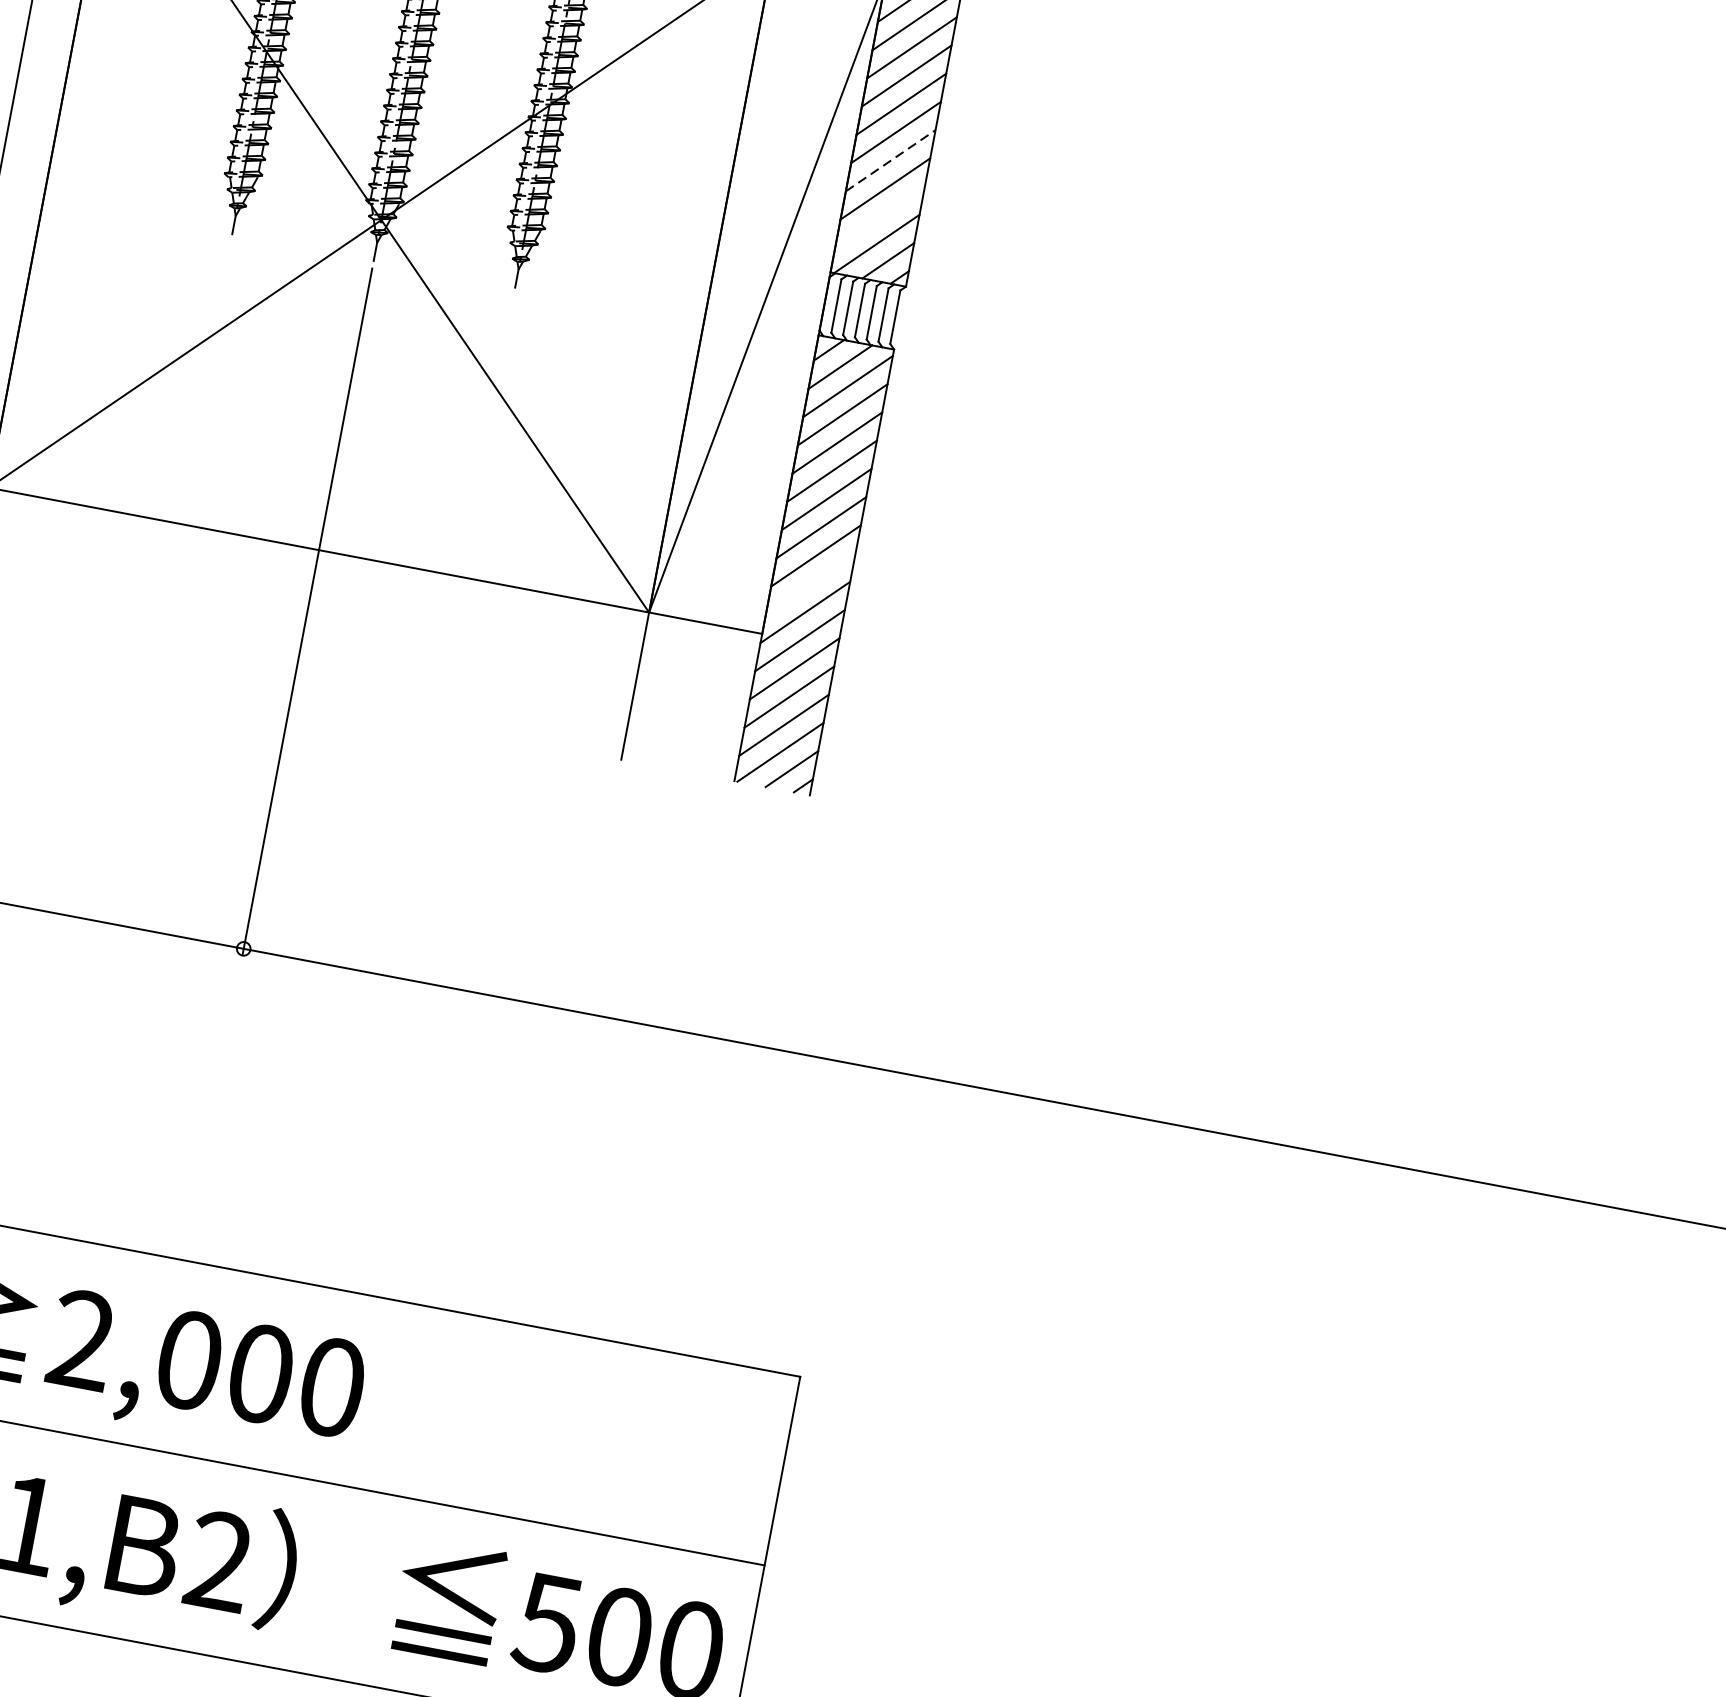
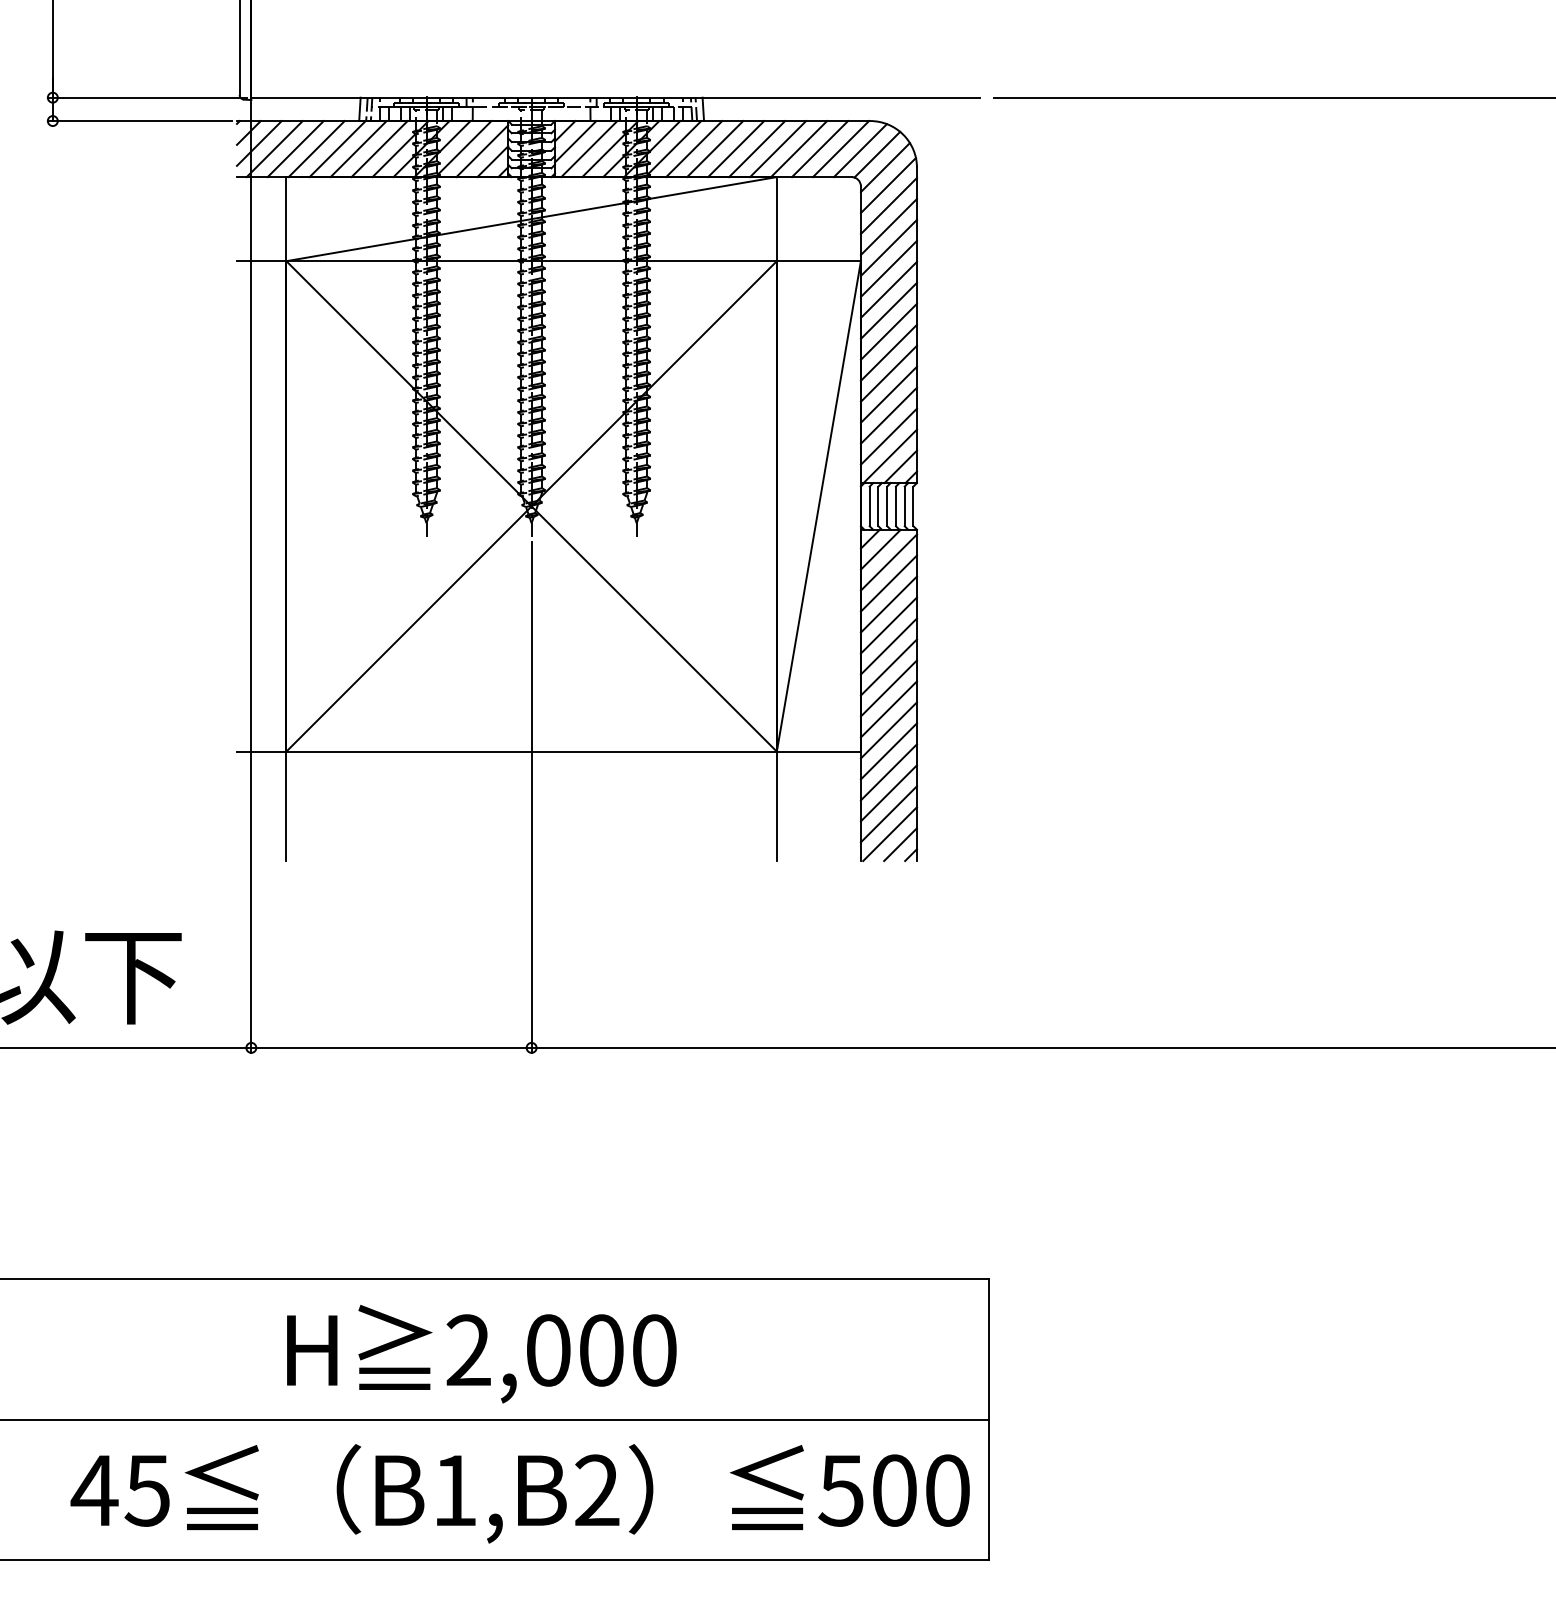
line: (890, 160) -> (888, 394), dashed -> solid
line: (879, 216) -> (888, 436), added
line: (810, 584) -> (888, 709), added

